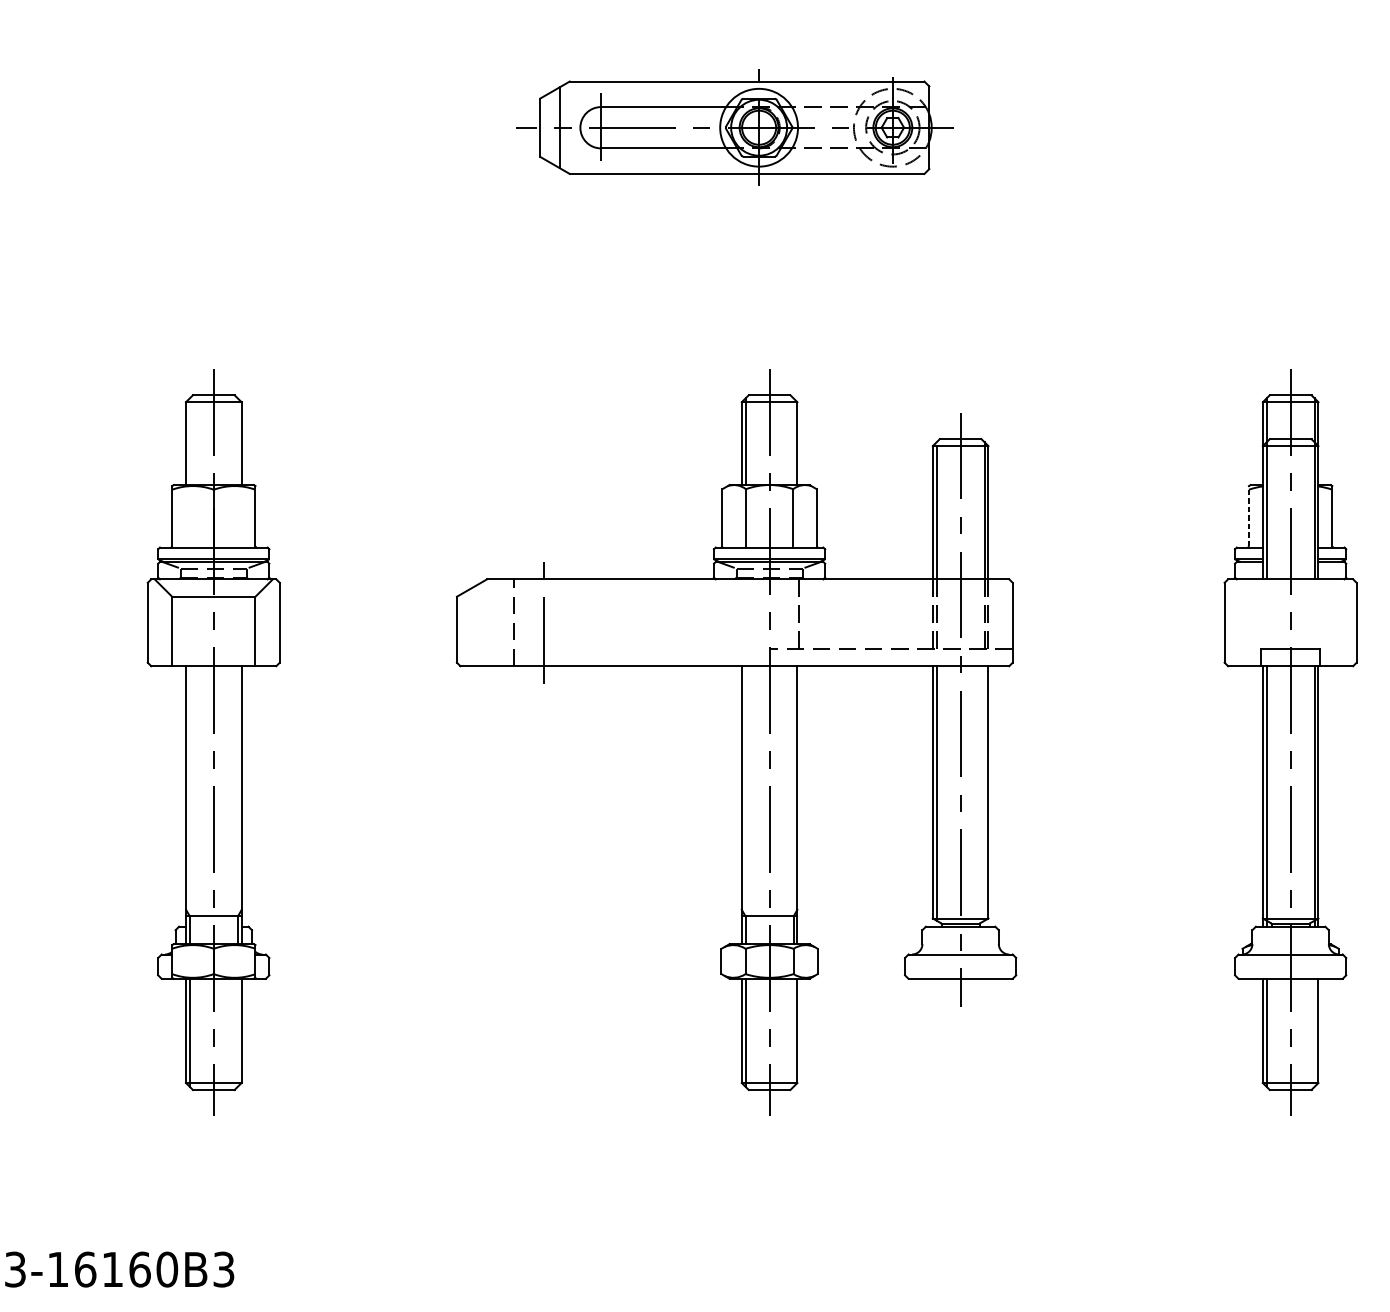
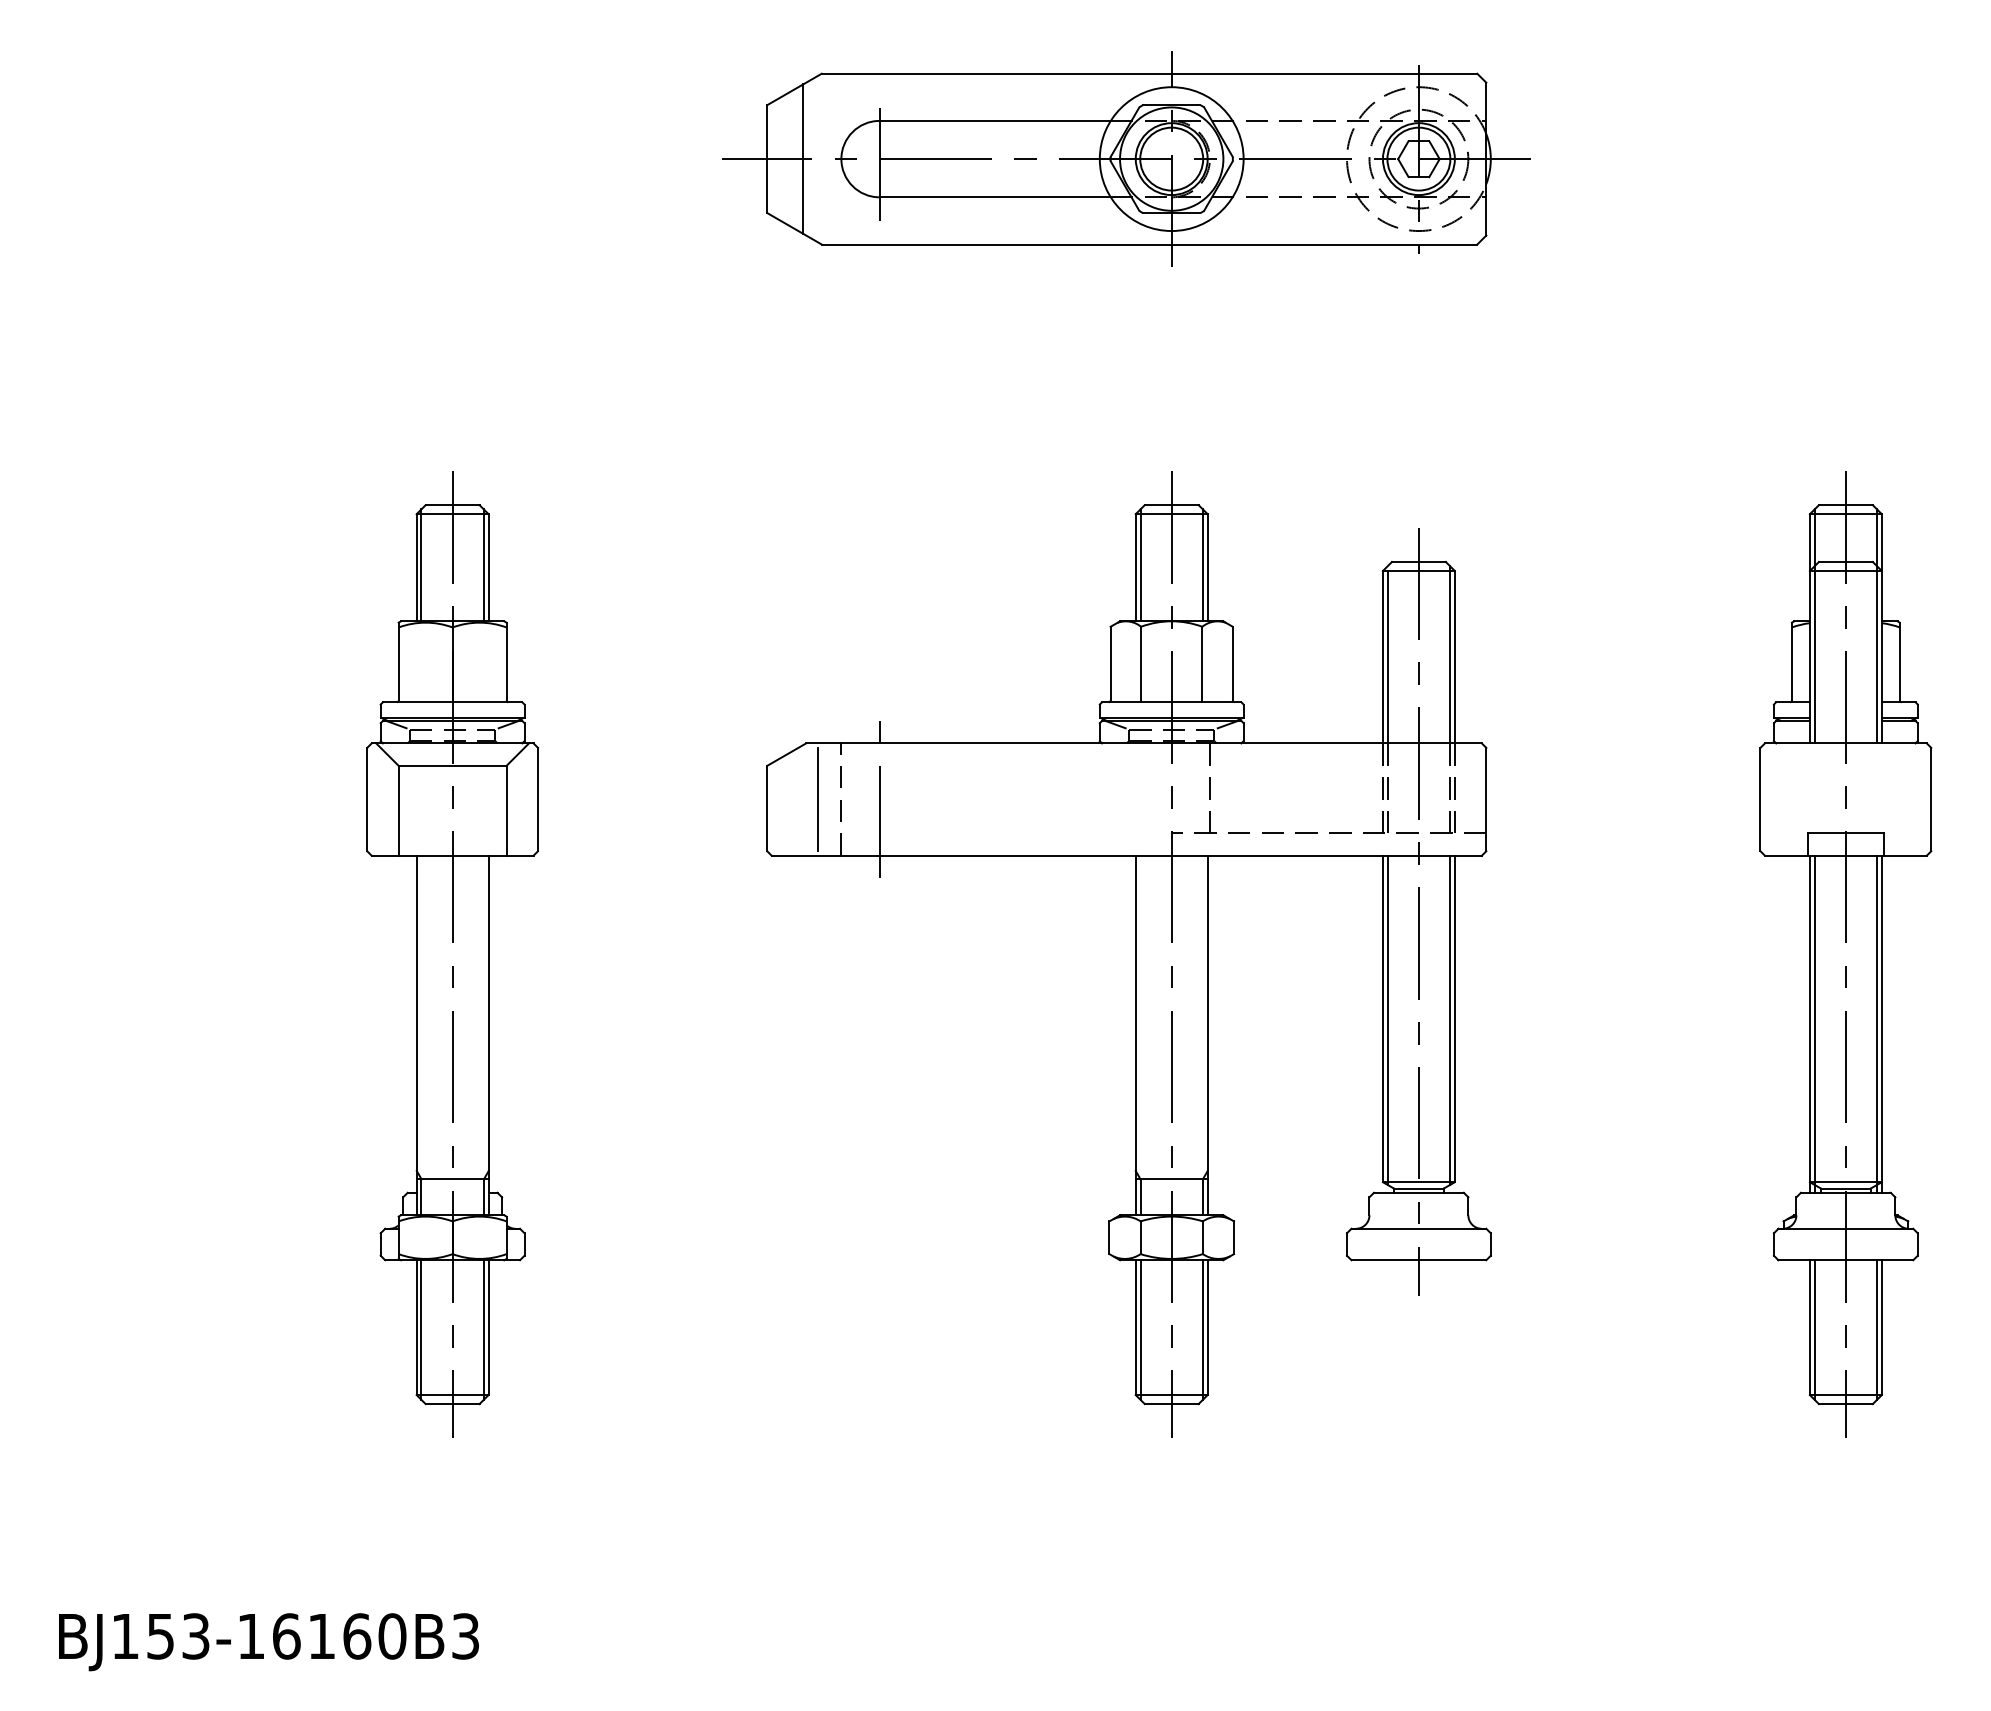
part: (734, 127) -> (1126, 158), size x1.43
line: (189, 441) -> (421, 565), added
line: (237, 441) -> (483, 565), added
line: (793, 441) -> (1202, 565), added
line: (1248, 516) -> (1791, 661), dashed -> solid
line: (496, 622) -> (818, 799), added
line: (985, 793) -> (1450, 1020), added
line: (237, 1032) -> (483, 1329), added
line: (793, 1032) -> (1202, 1329), added
line: (1315, 1032) -> (1877, 1329), added

